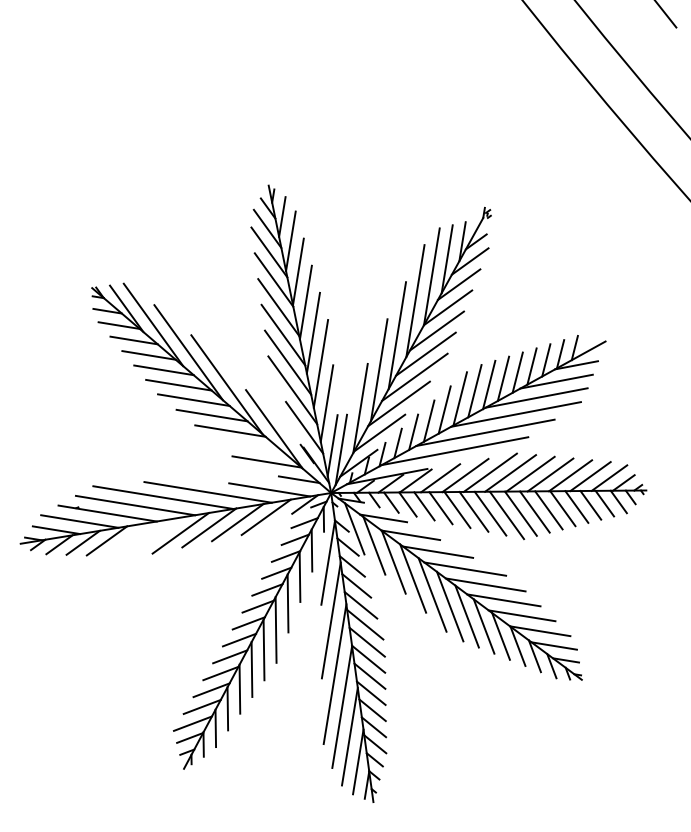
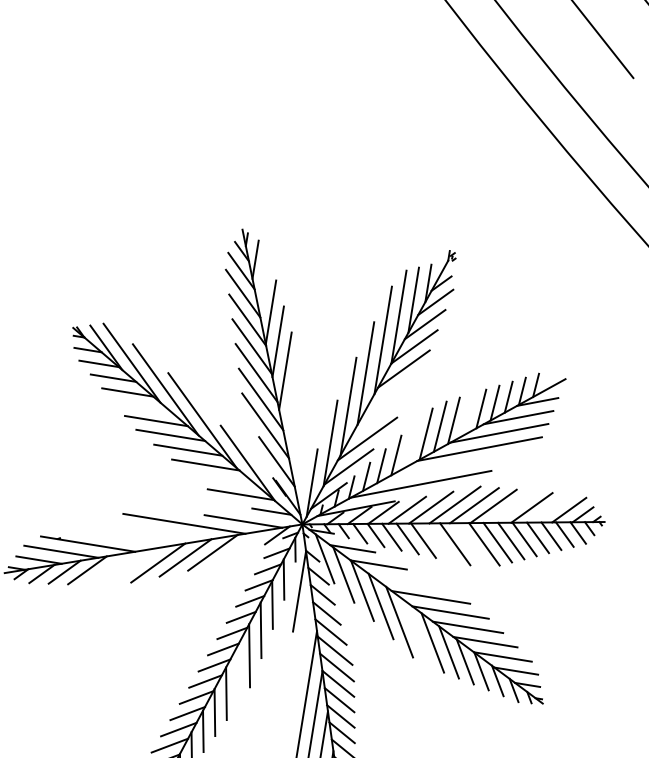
line: (290, 241) -> (263, 283), removed
line: (425, 353) -> (392, 390), removed
line: (320, 363) -> (292, 400), removed
line: (163, 370) -> (141, 406), removed
line: (414, 376) -> (382, 412), removed
line: (503, 378) -> (467, 414), removed
line: (326, 403) -> (297, 438), removed
line: (444, 409) -> (411, 444), removed
line: (485, 432) -> (450, 466), removed
line: (332, 445) -> (303, 478), removed
line: (550, 474) -> (512, 506), removed
line: (590, 476) -> (551, 508), removed
line: (163, 497) -> (141, 528), removed
line: (135, 505) -> (114, 536), removed
line: (473, 511) -> (438, 542), removed
line: (506, 515) -> (470, 545), removed
line: (265, 517) -> (239, 547), removed
line: (437, 551) -> (404, 580), removed
line: (449, 606) -> (415, 633), removed
line: (330, 620) -> (301, 646), removed
line: (263, 649) -> (237, 674), removed

